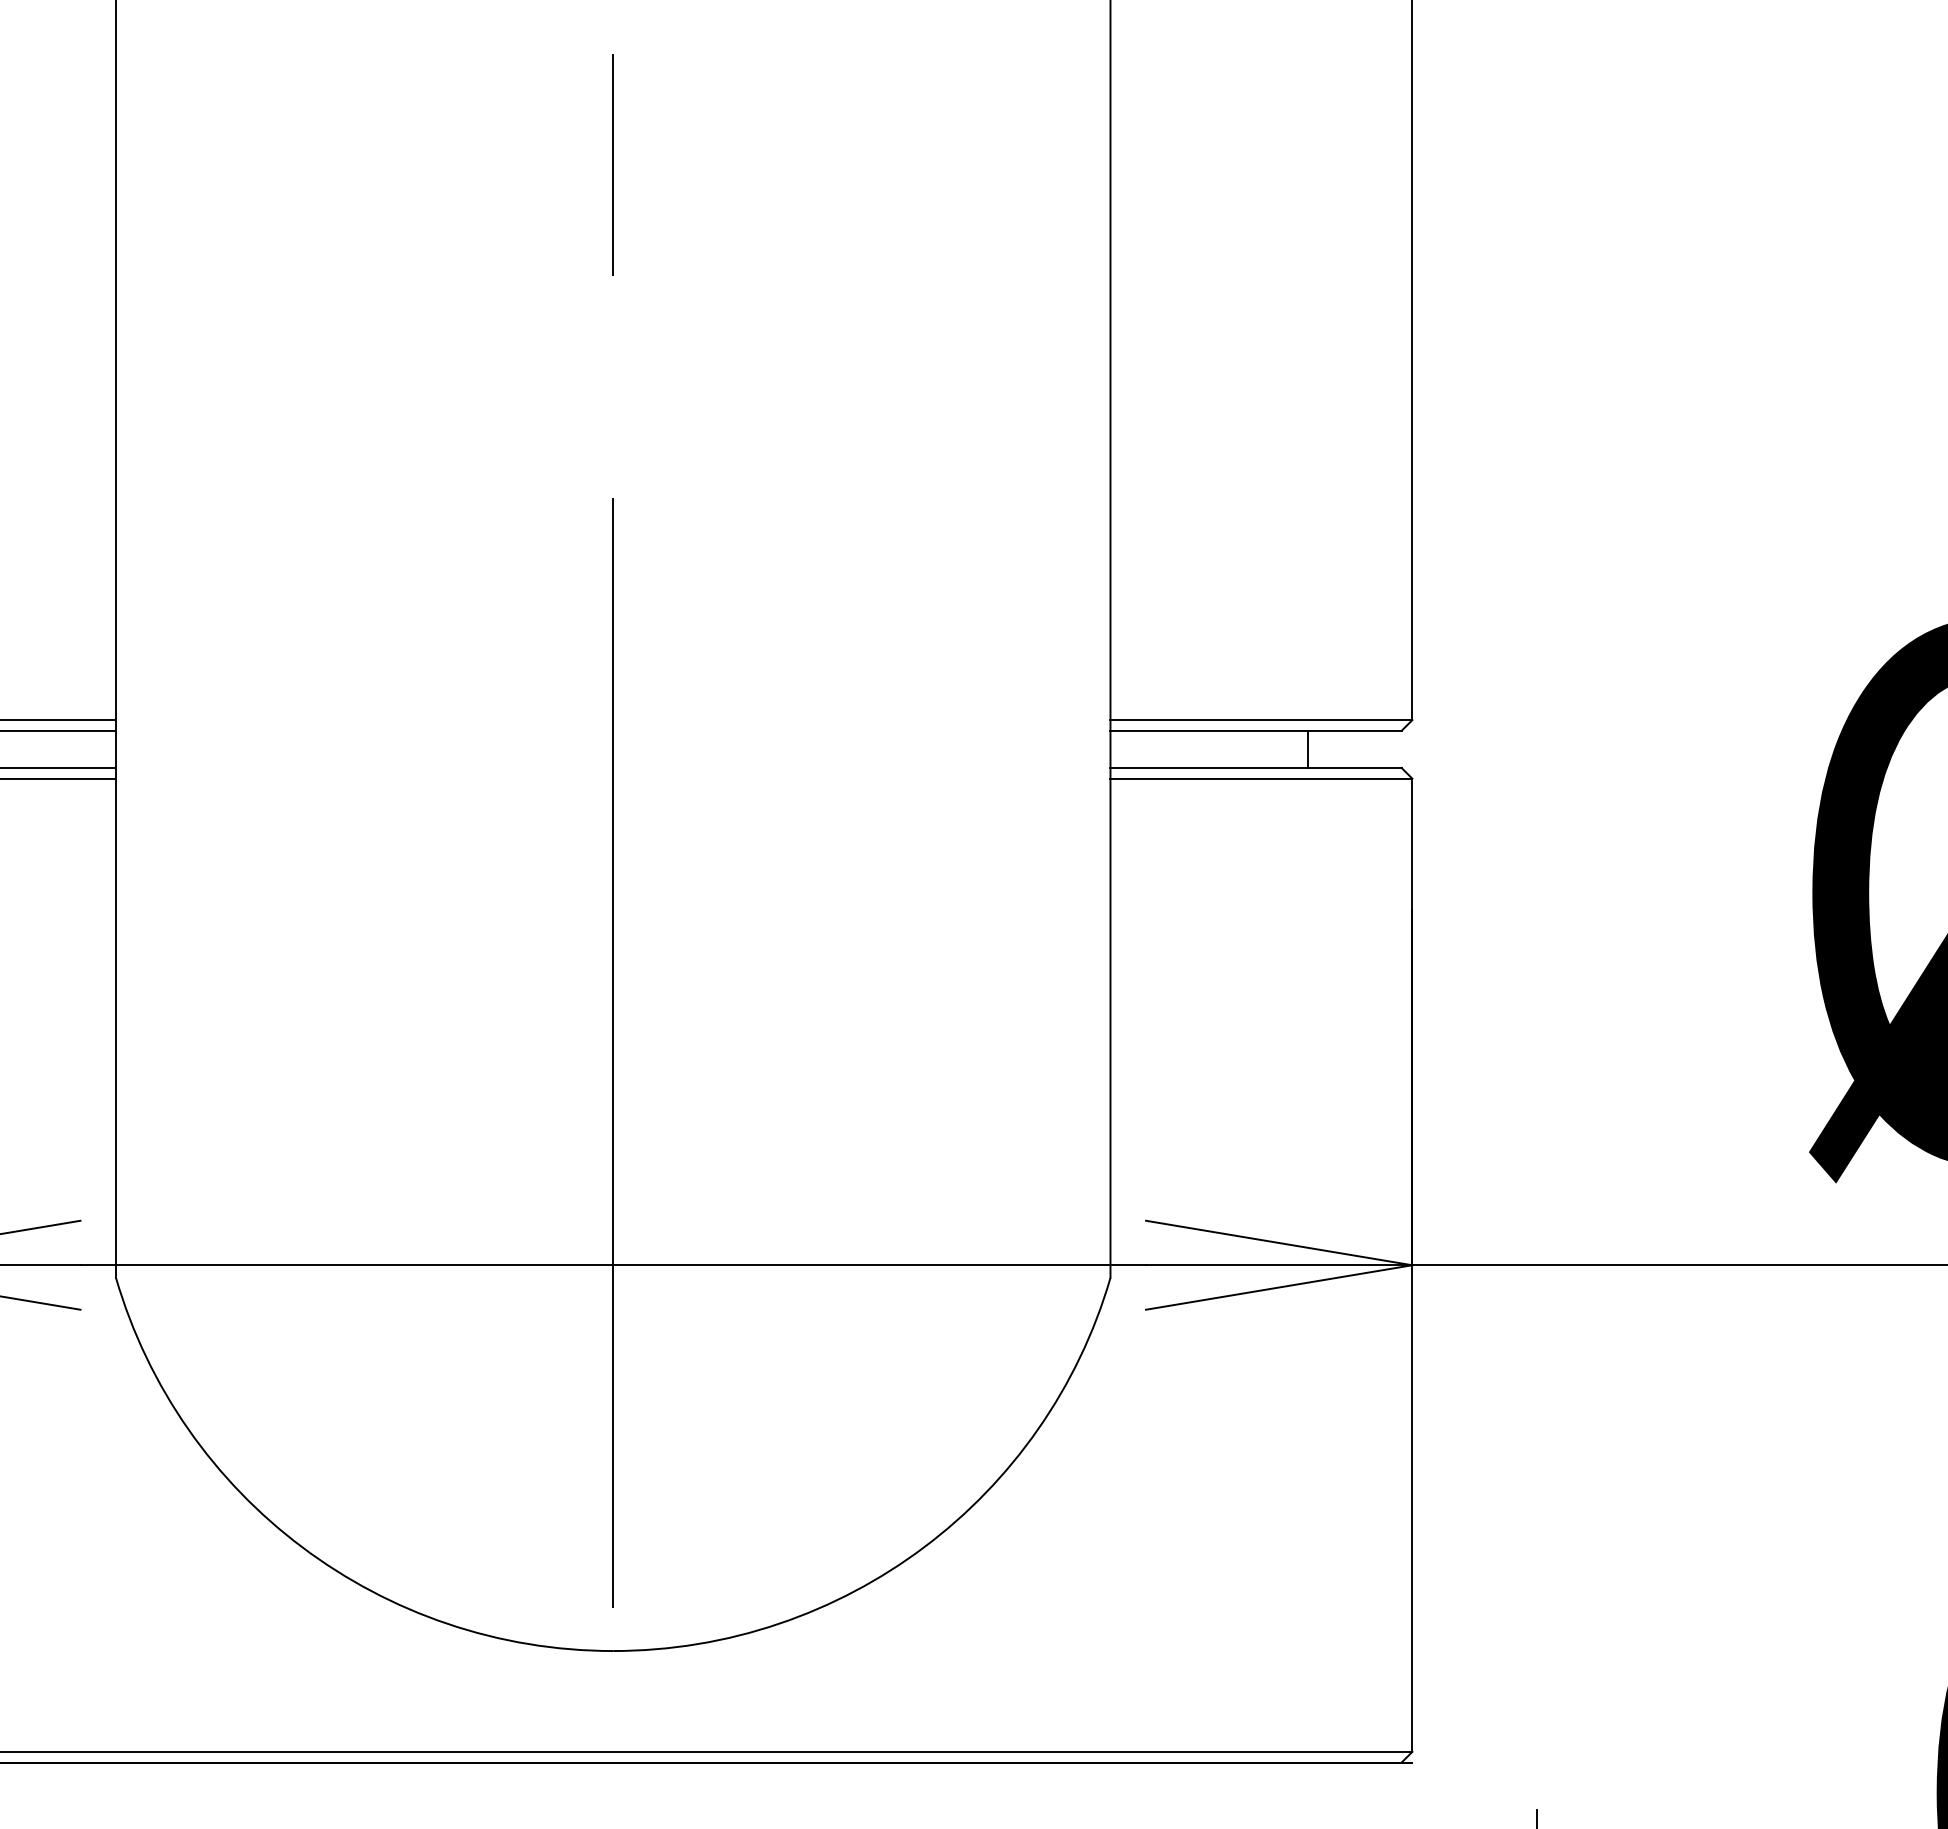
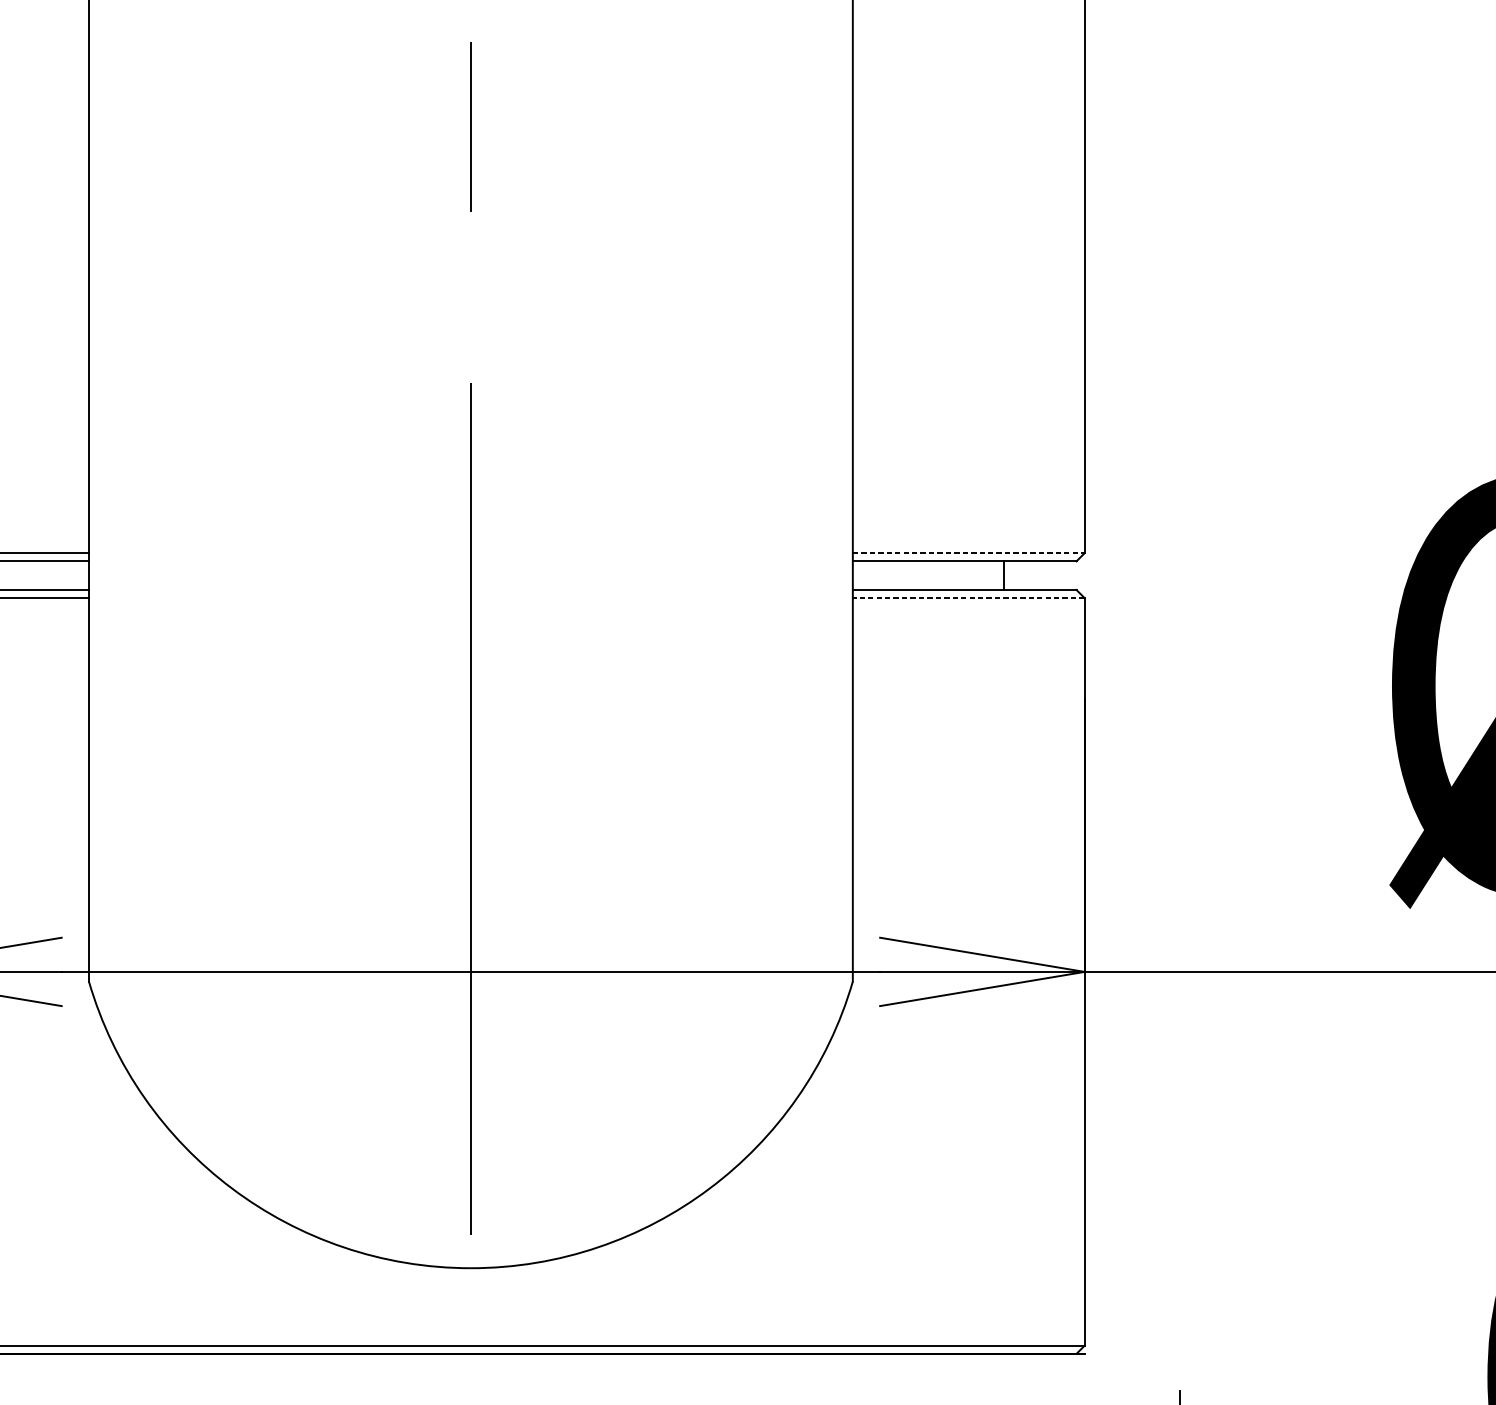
line: (1261, 720) -> (968, 553), solid -> dashed
line: (1261, 778) -> (968, 598), solid -> dashed

